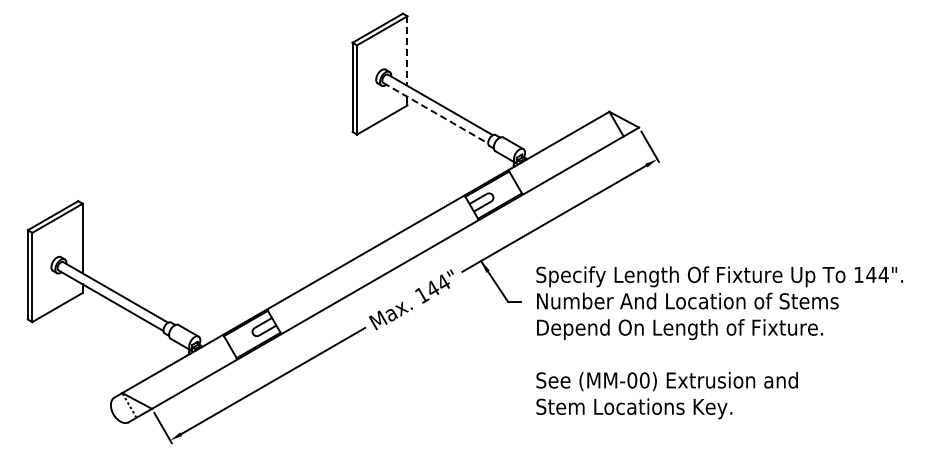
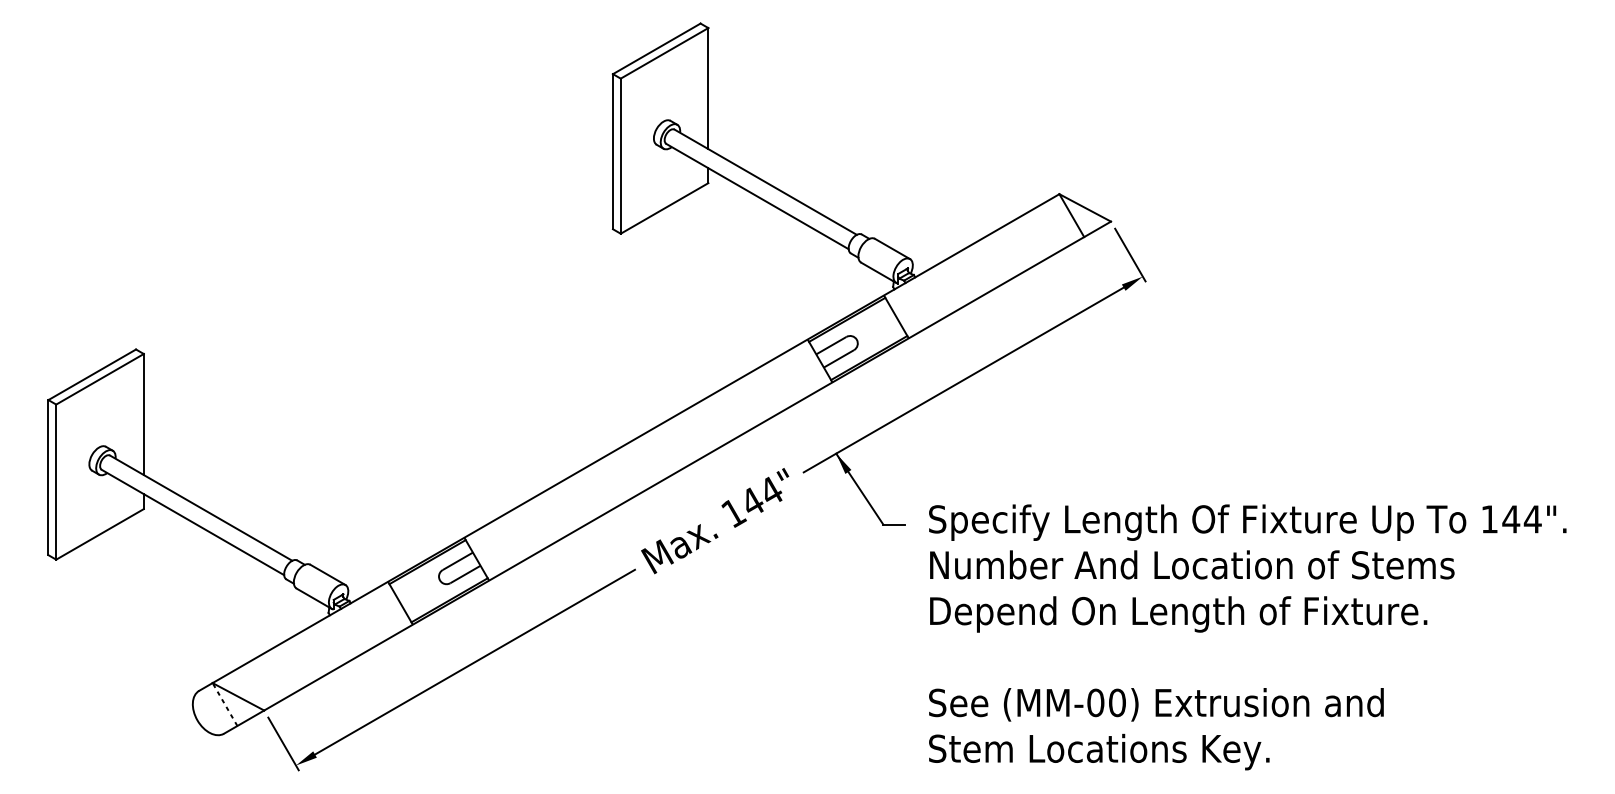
line: (407, 51) -> (708, 89), dashed -> solid
line: (435, 113) -> (757, 197), dashed -> solid
text: (719, 342) -> (1247, 636), moved

